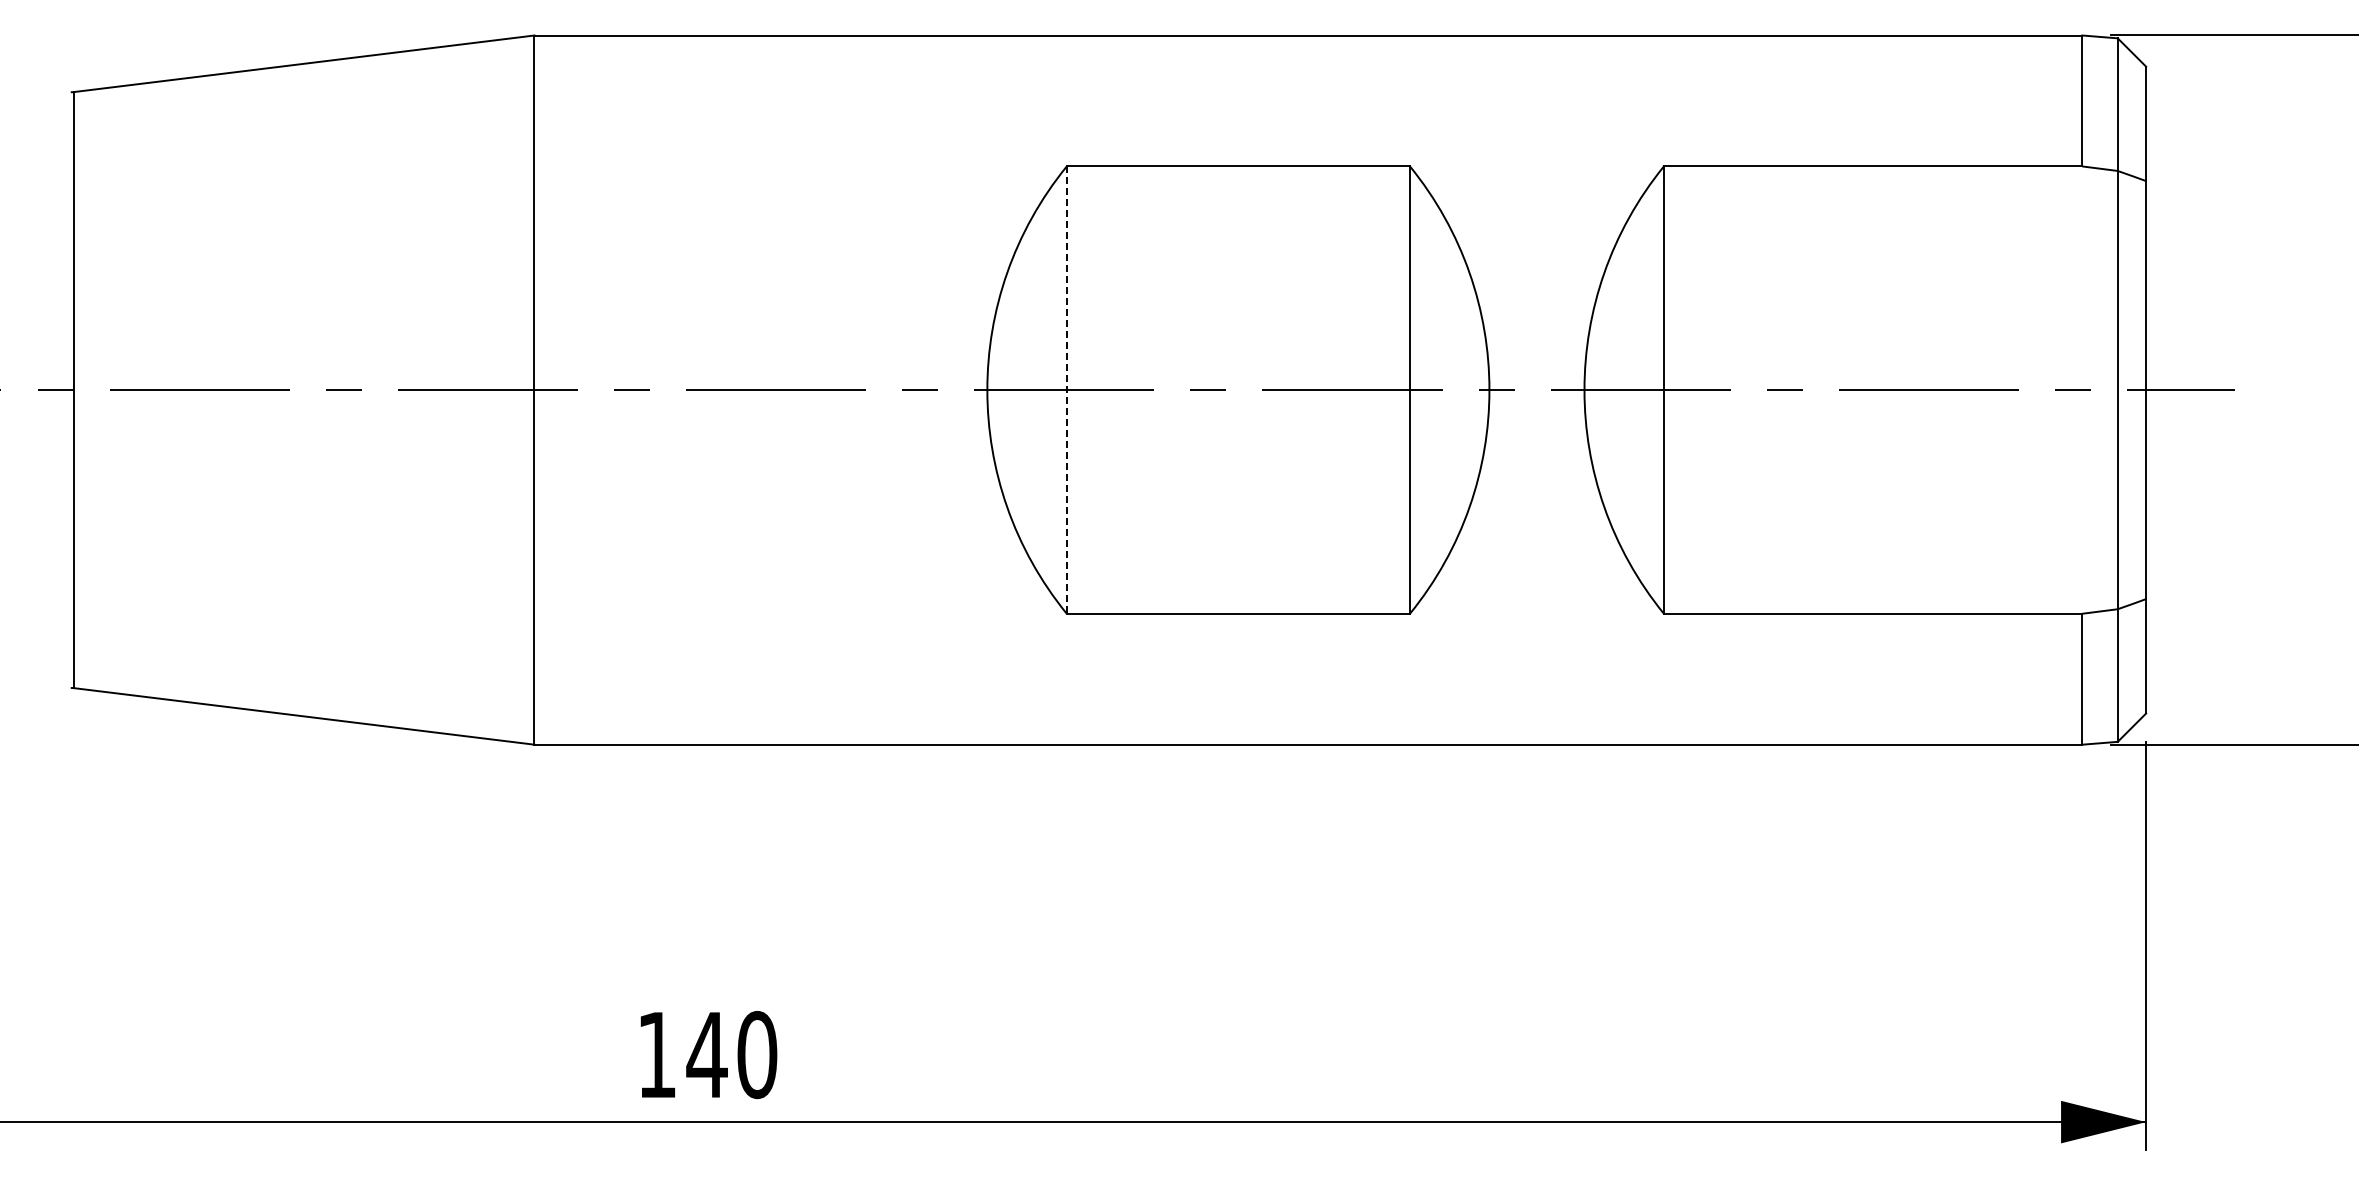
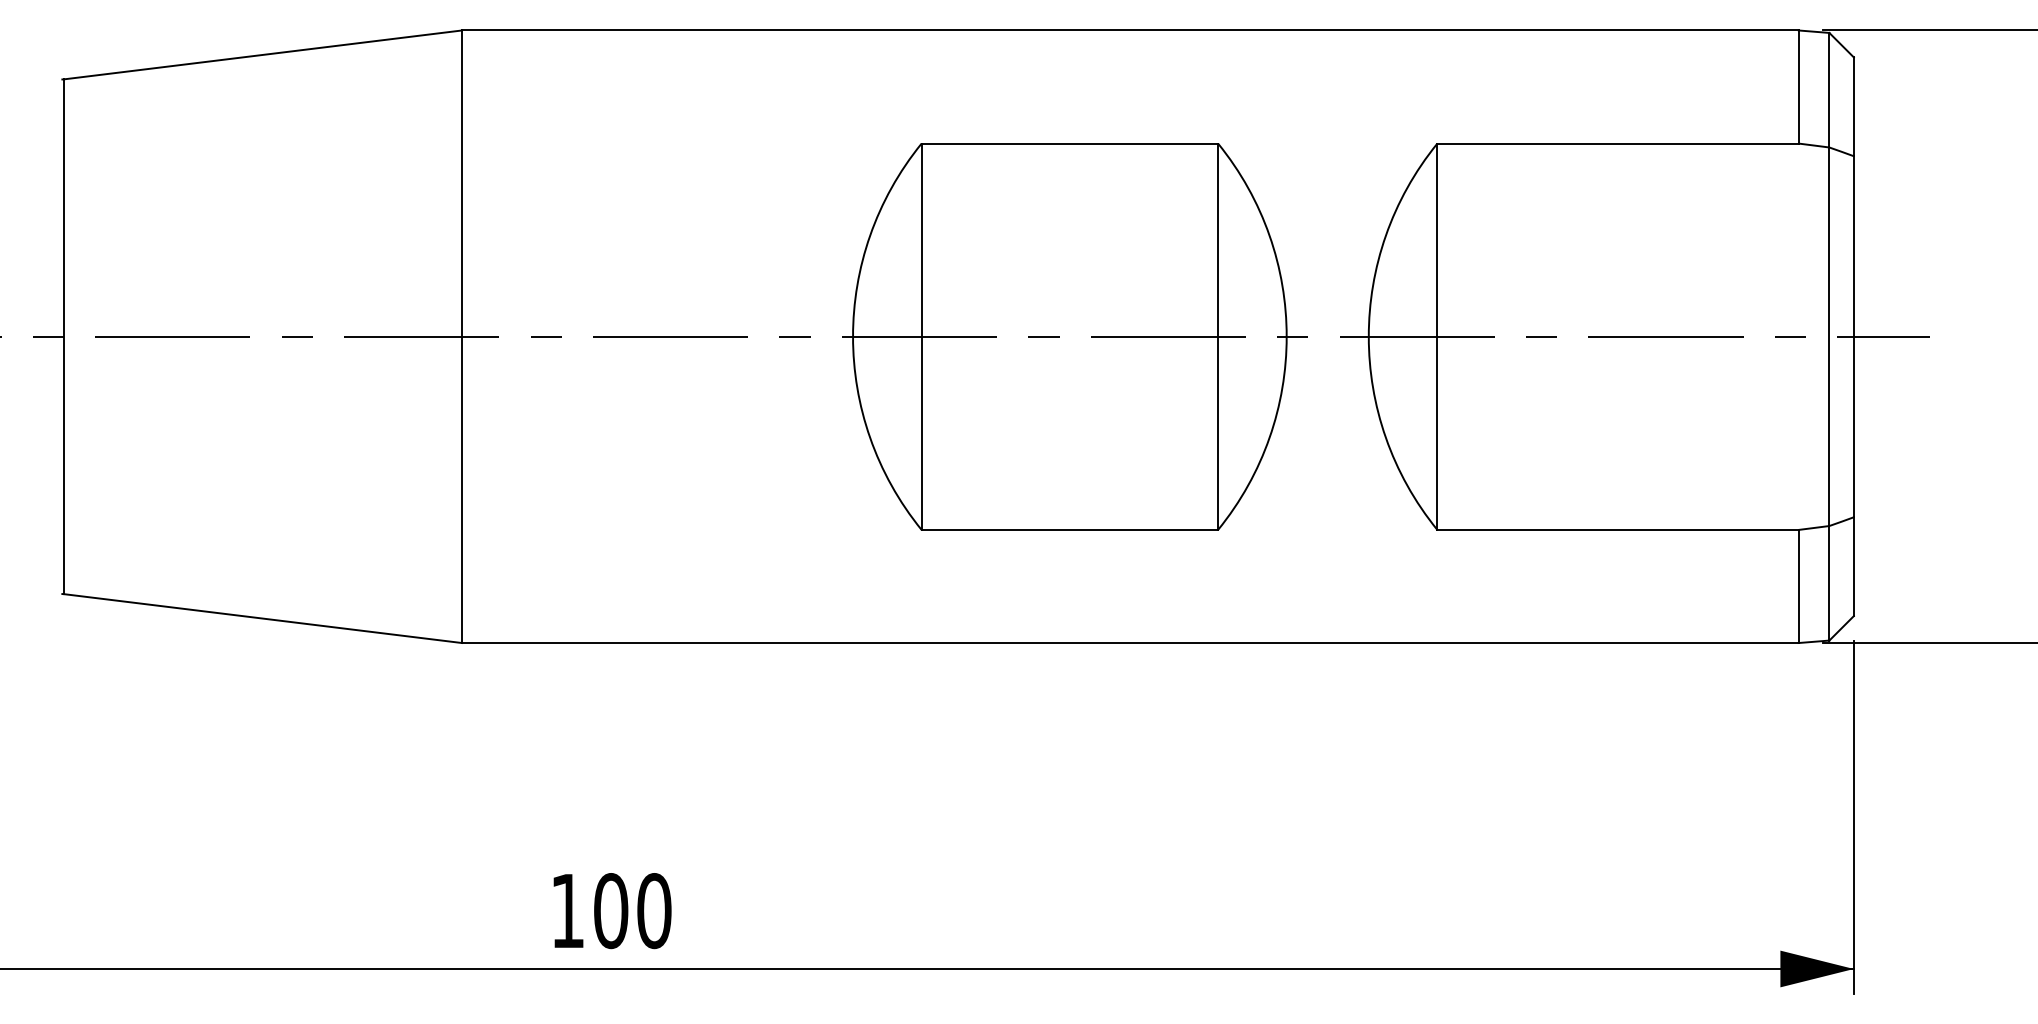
line: (1066, 390) -> (921, 337), dashed -> solid
text: (706, 1054) -> (610, 910), 140 -> 100

